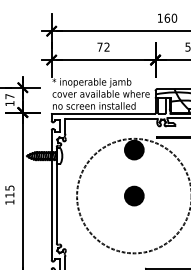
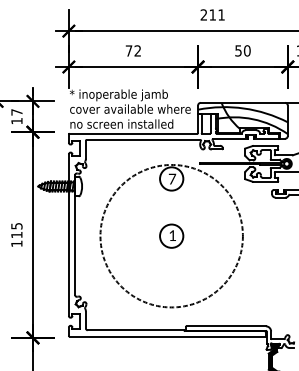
text: (167, 17) -> (212, 14), 160 -> 211
fill: (134, 149) -> (171, 178), removed
fill: (134, 195) -> (171, 235), removed

